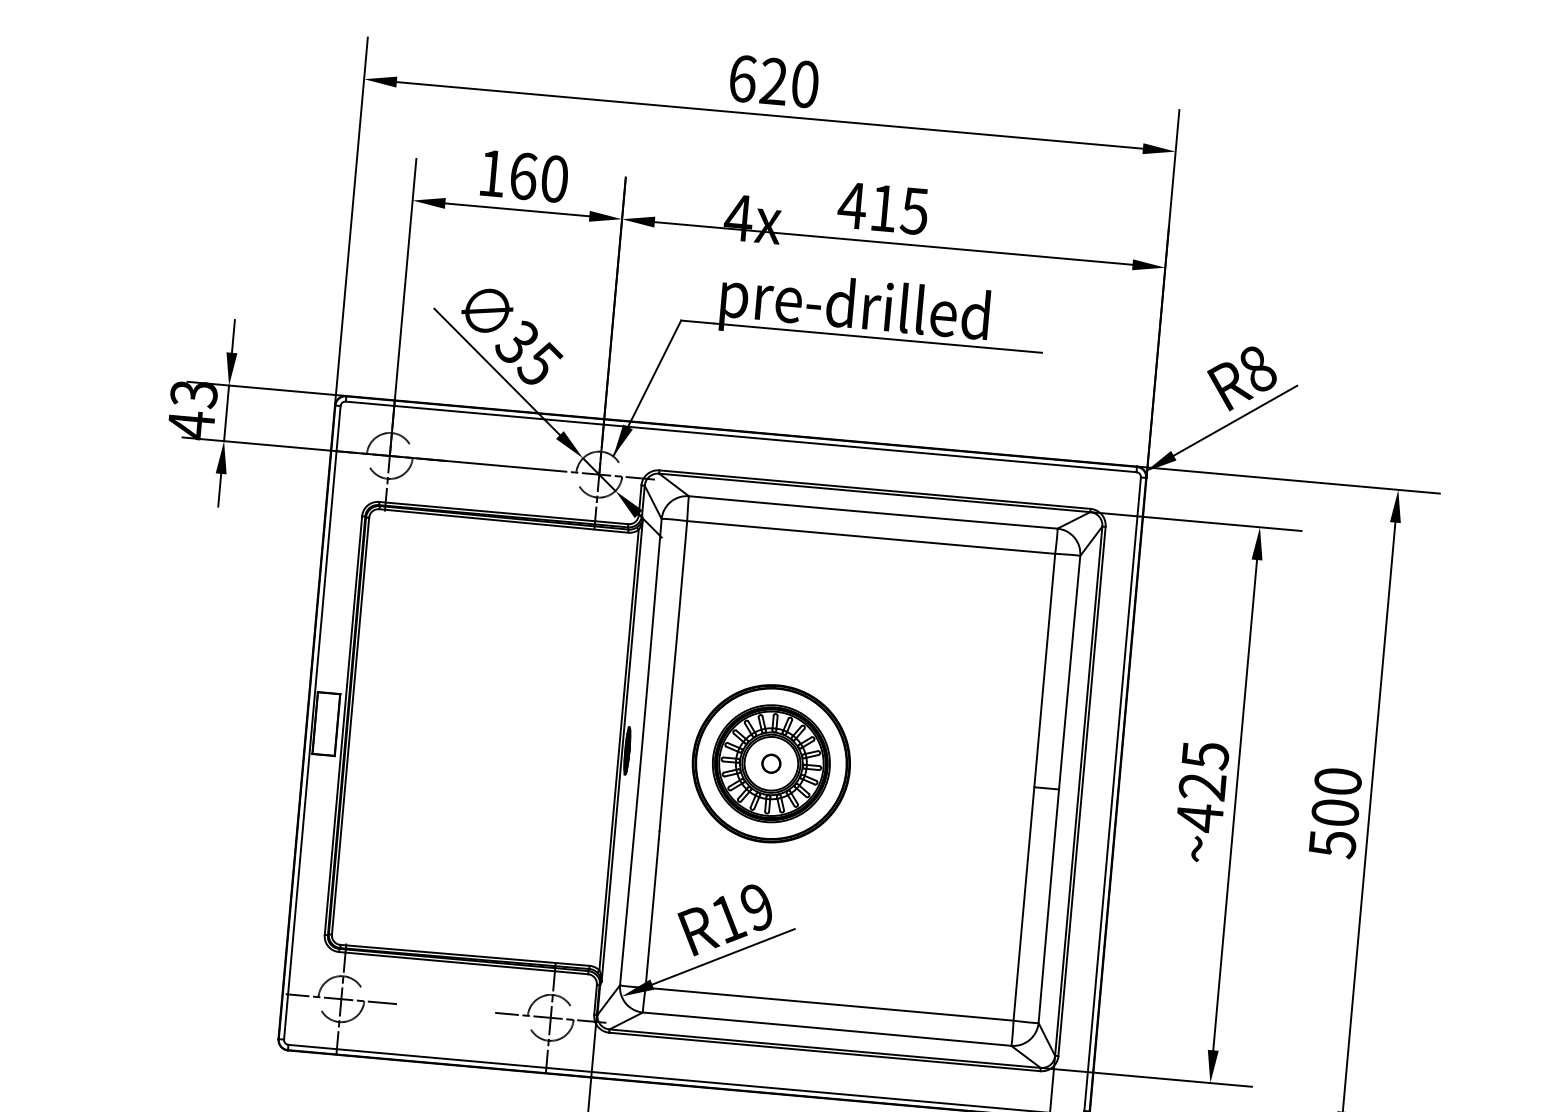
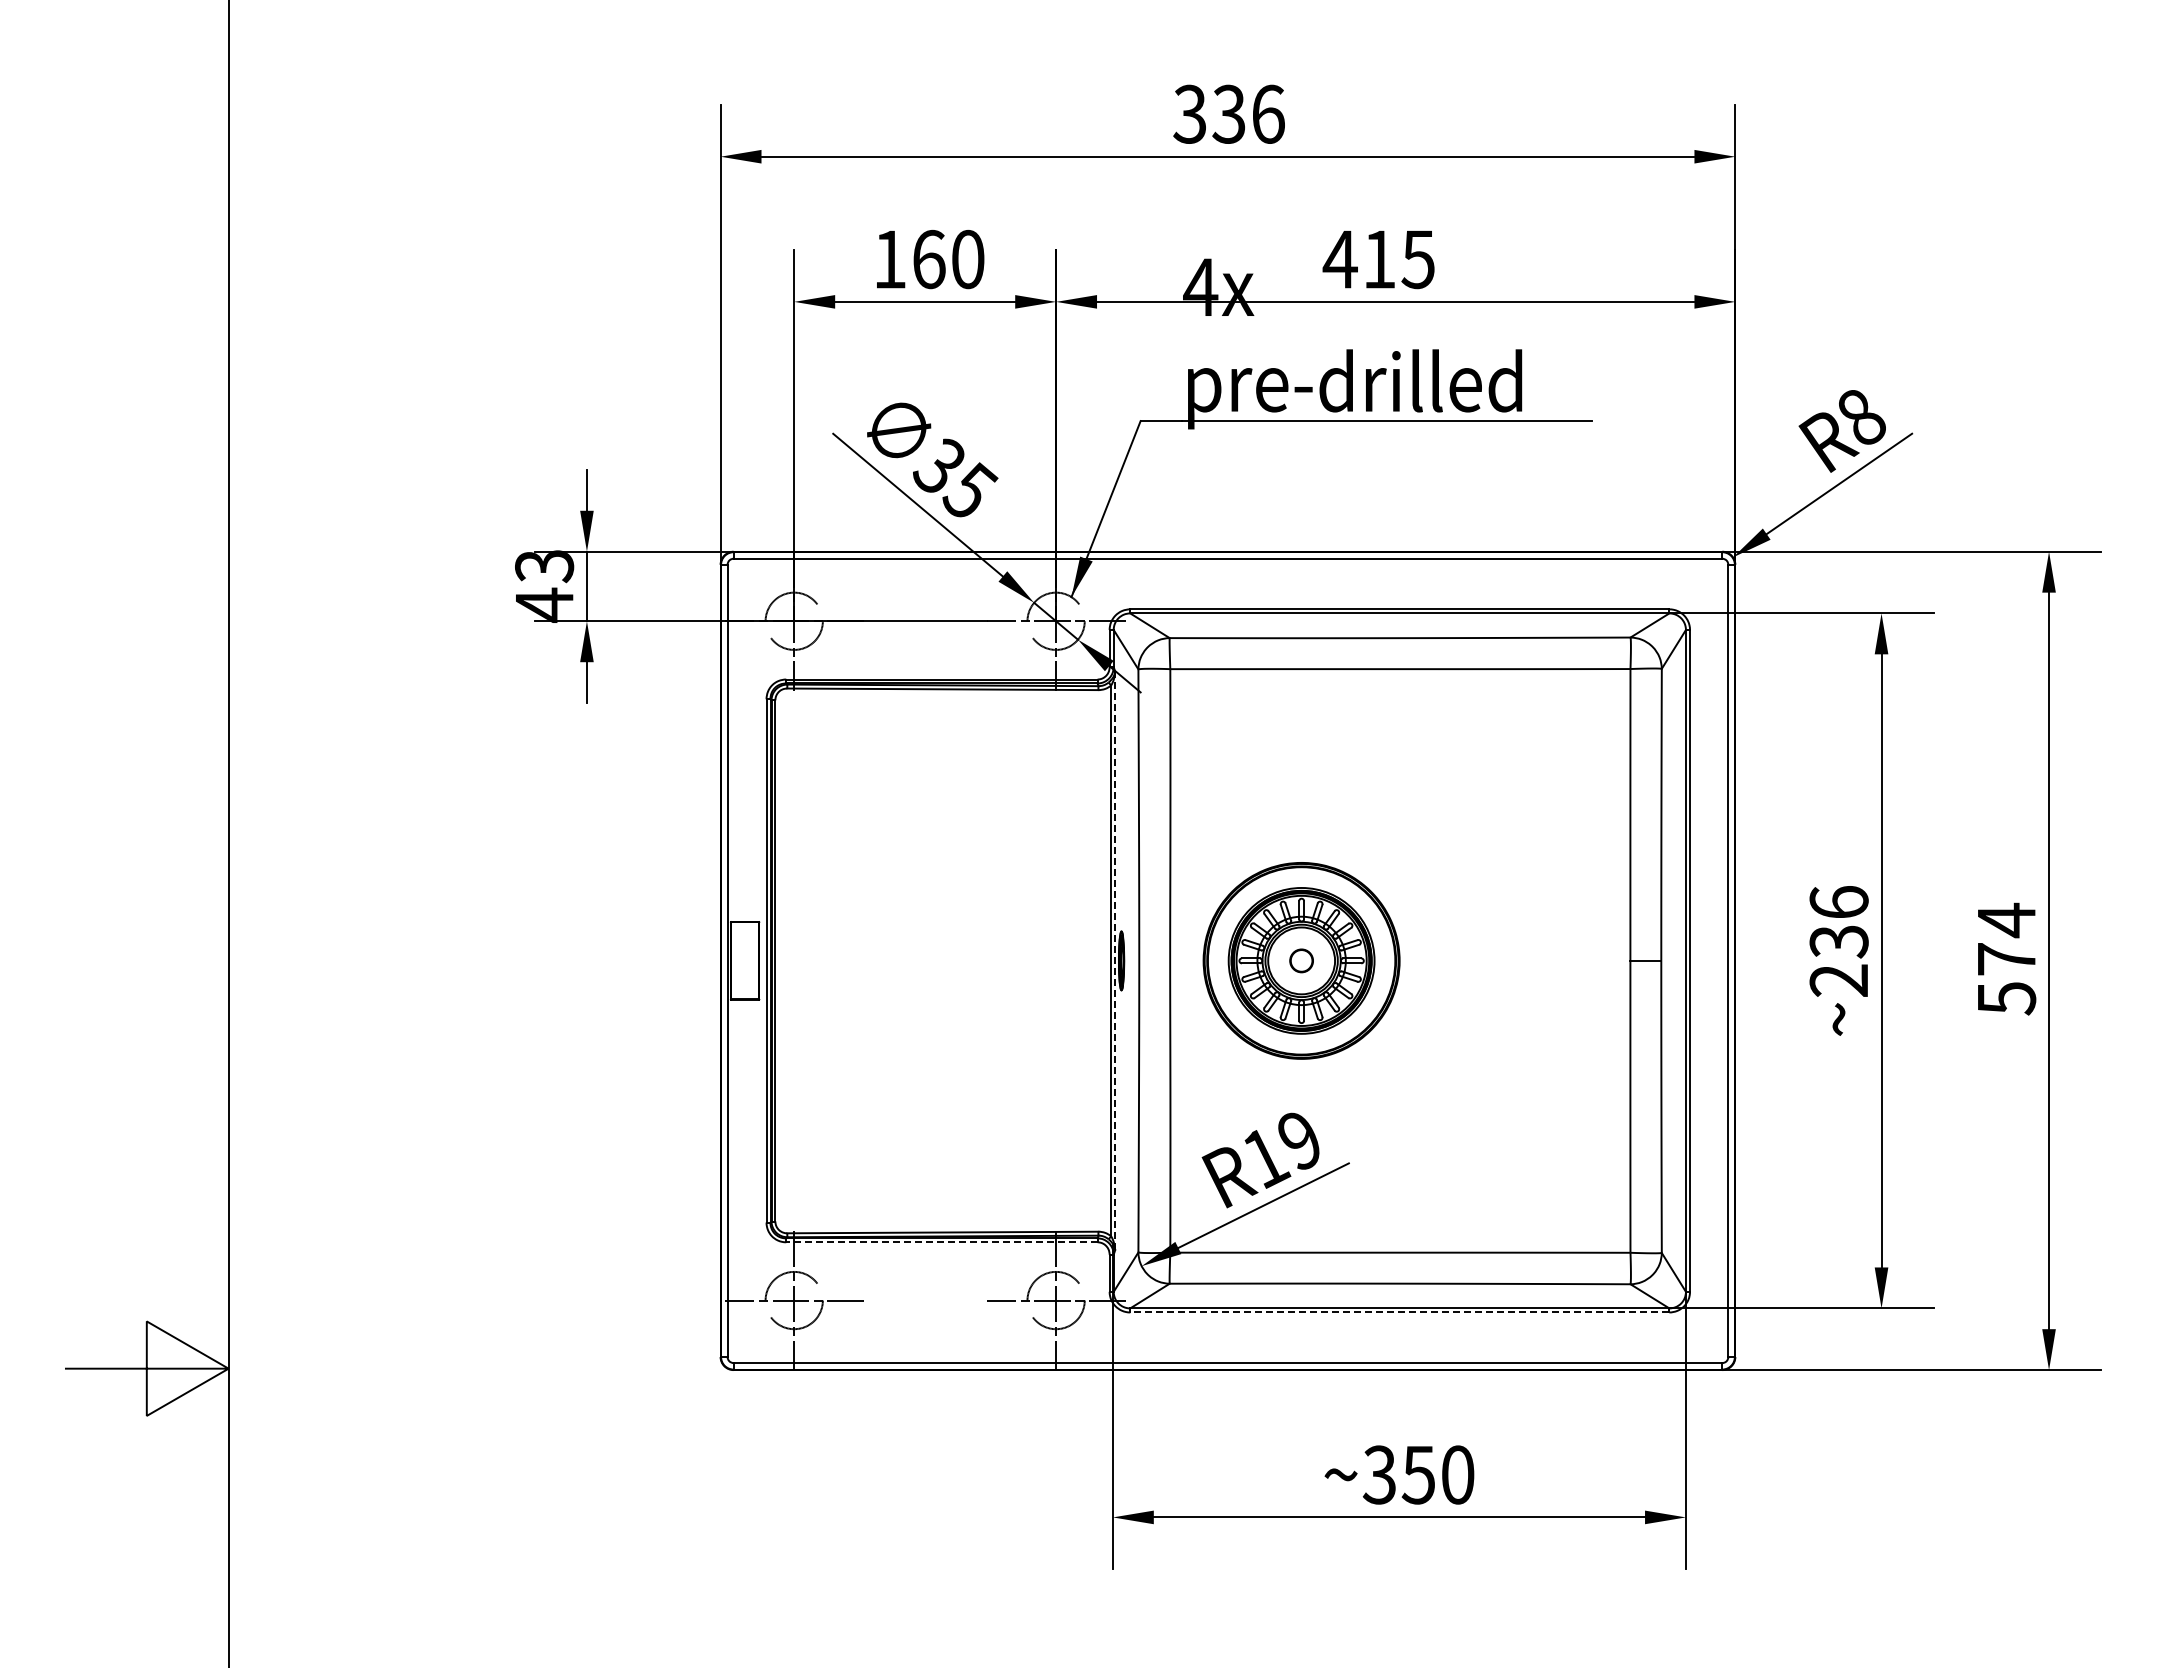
text: (773, 80) -> (1228, 113), 620 -> 336
line: (622, 750) -> (1115, 961), solid -> dashed
text: (1202, 787) -> (1838, 942), ~425 -> ~236
text: (1336, 796) -> (2006, 938), 500 -> 574
line: (463, 963) -> (941, 1242), solid -> dashed
line: (824, 1051) -> (1399, 1312), solid -> dashed

